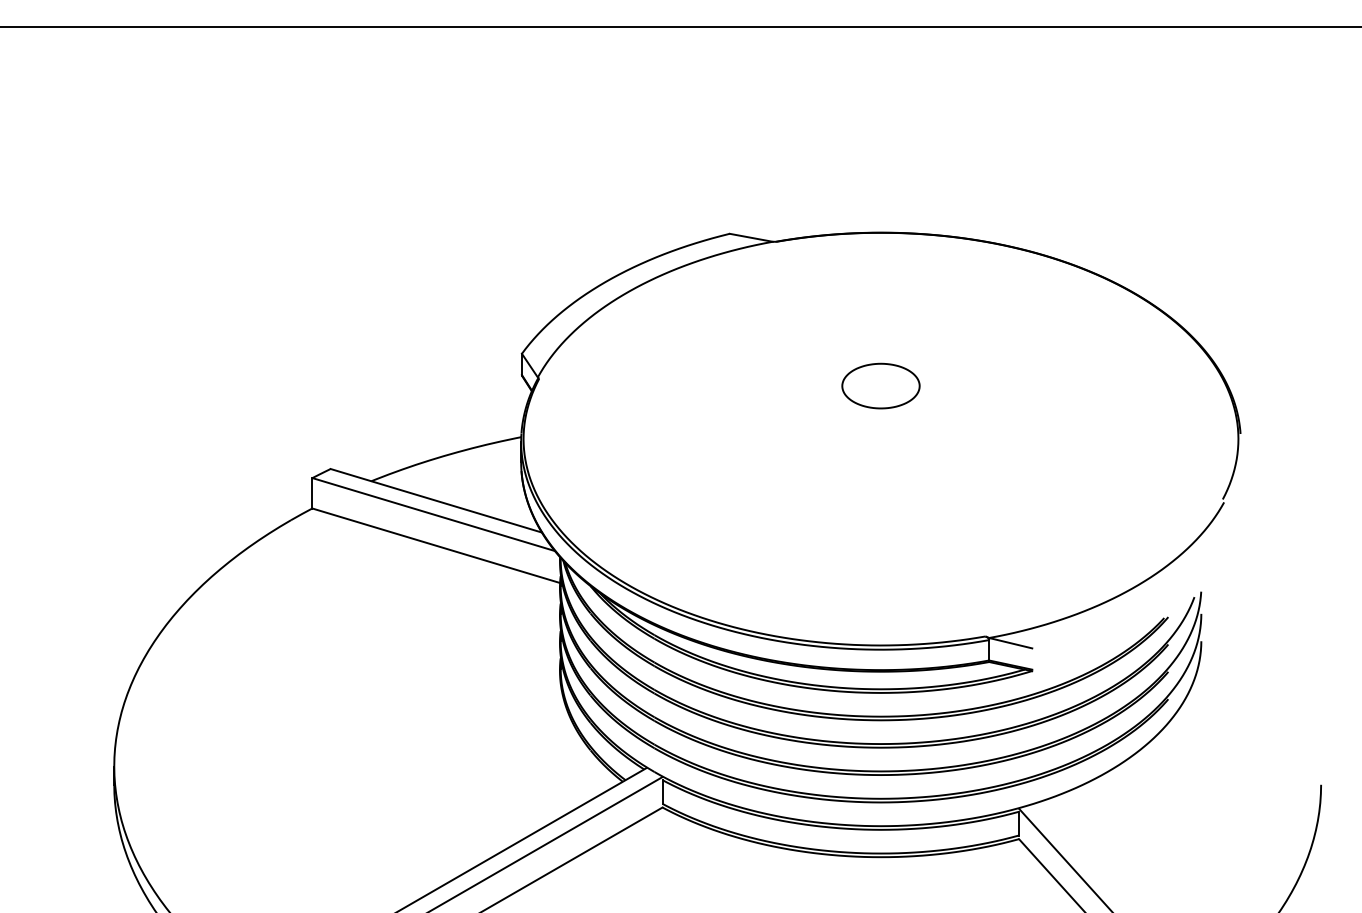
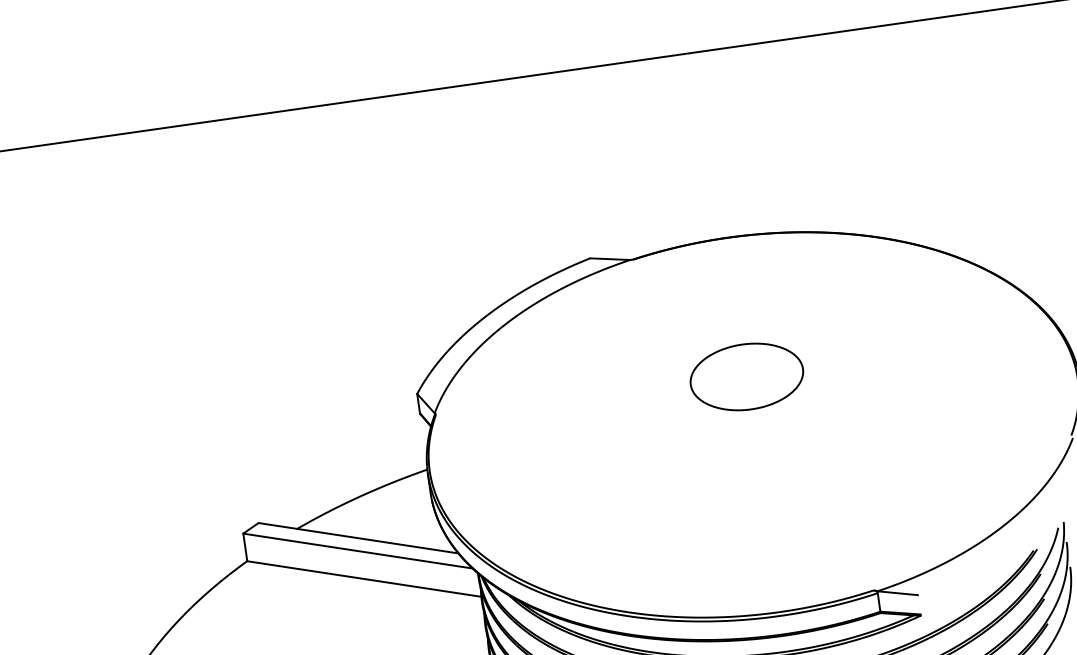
part: (880, 385) -> (746, 376), size x1.6

